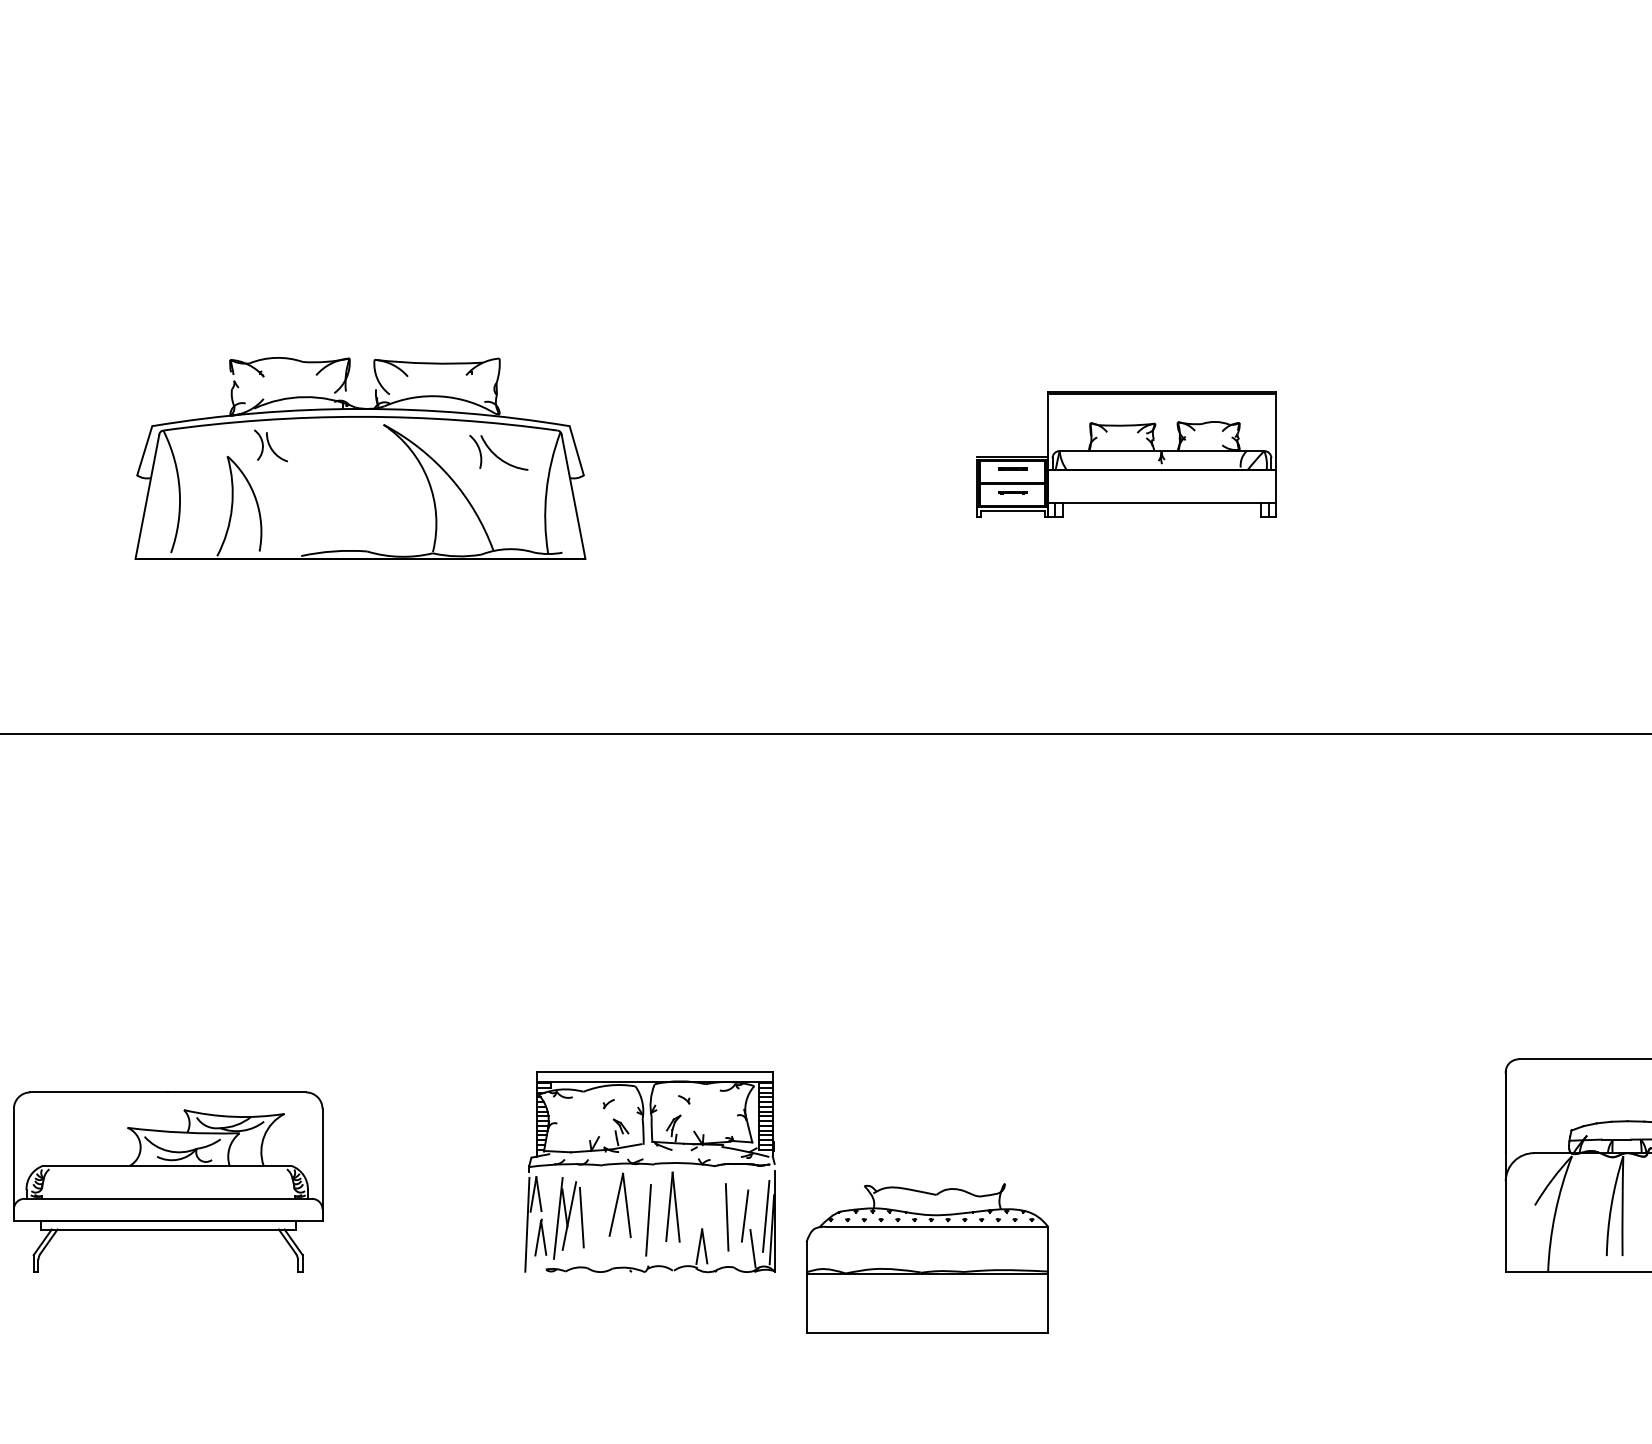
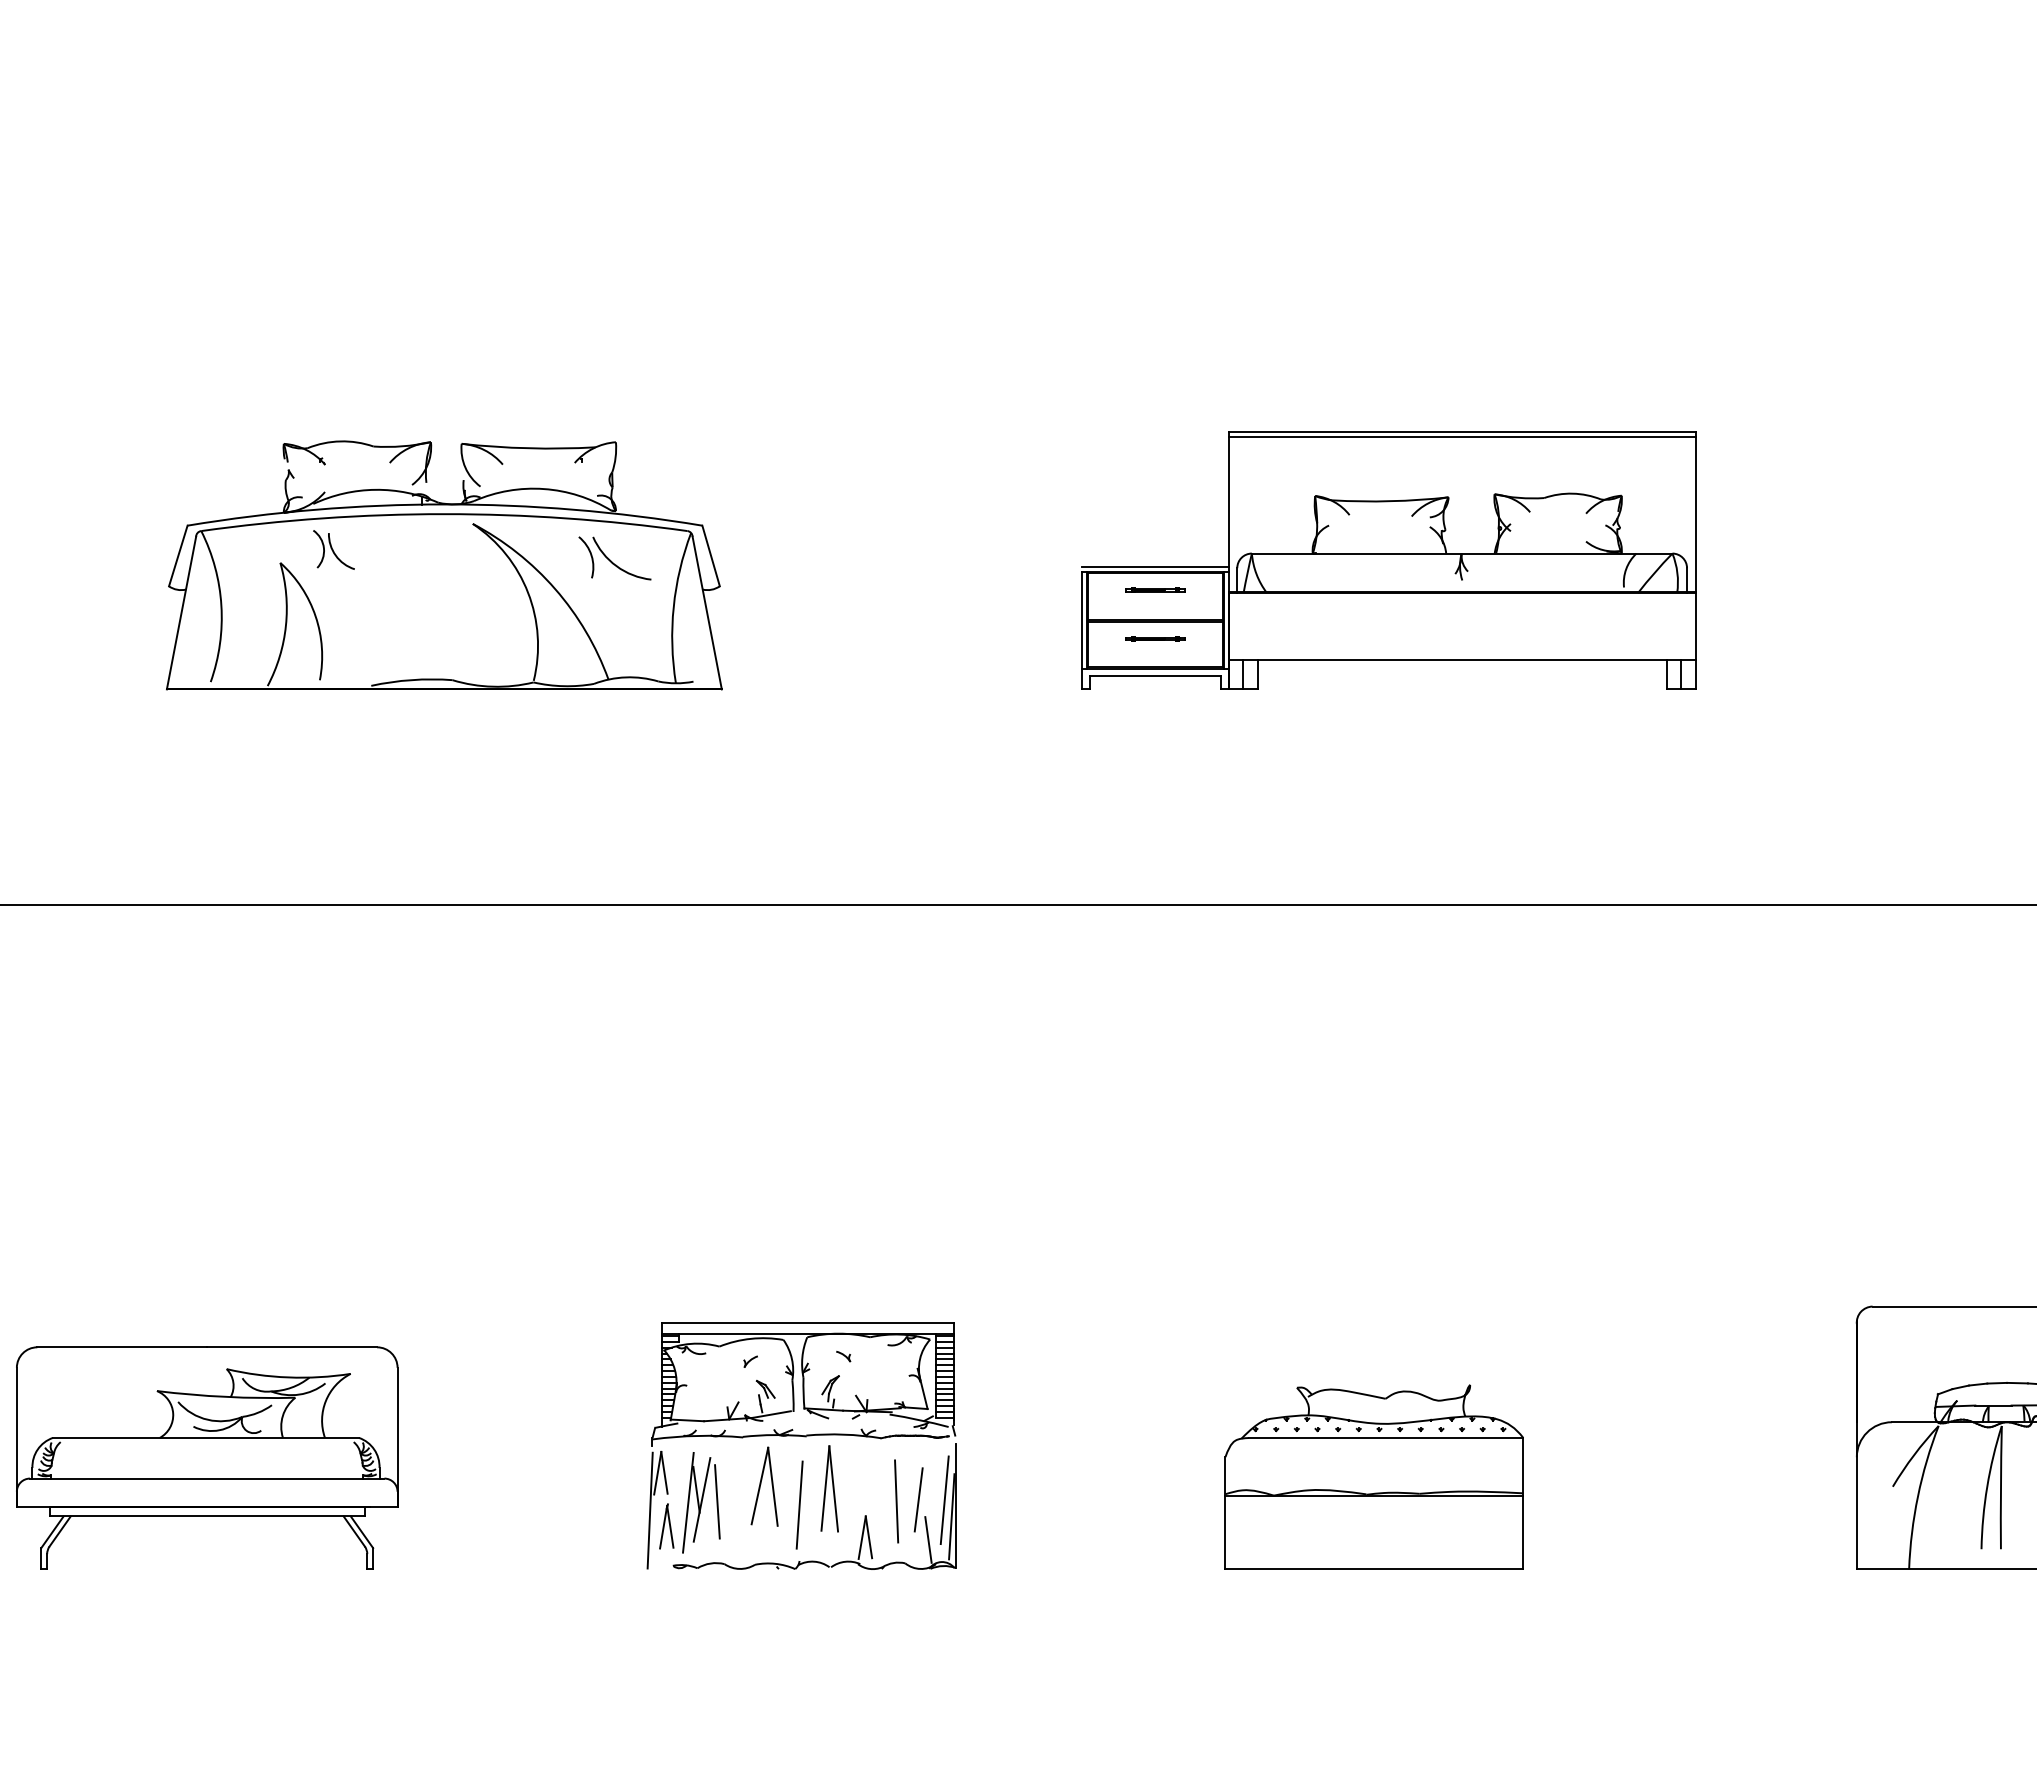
part: (1125, 454) -> (1388, 560), size x1.67
part: (926, 1257) -> (1373, 1476), moved

